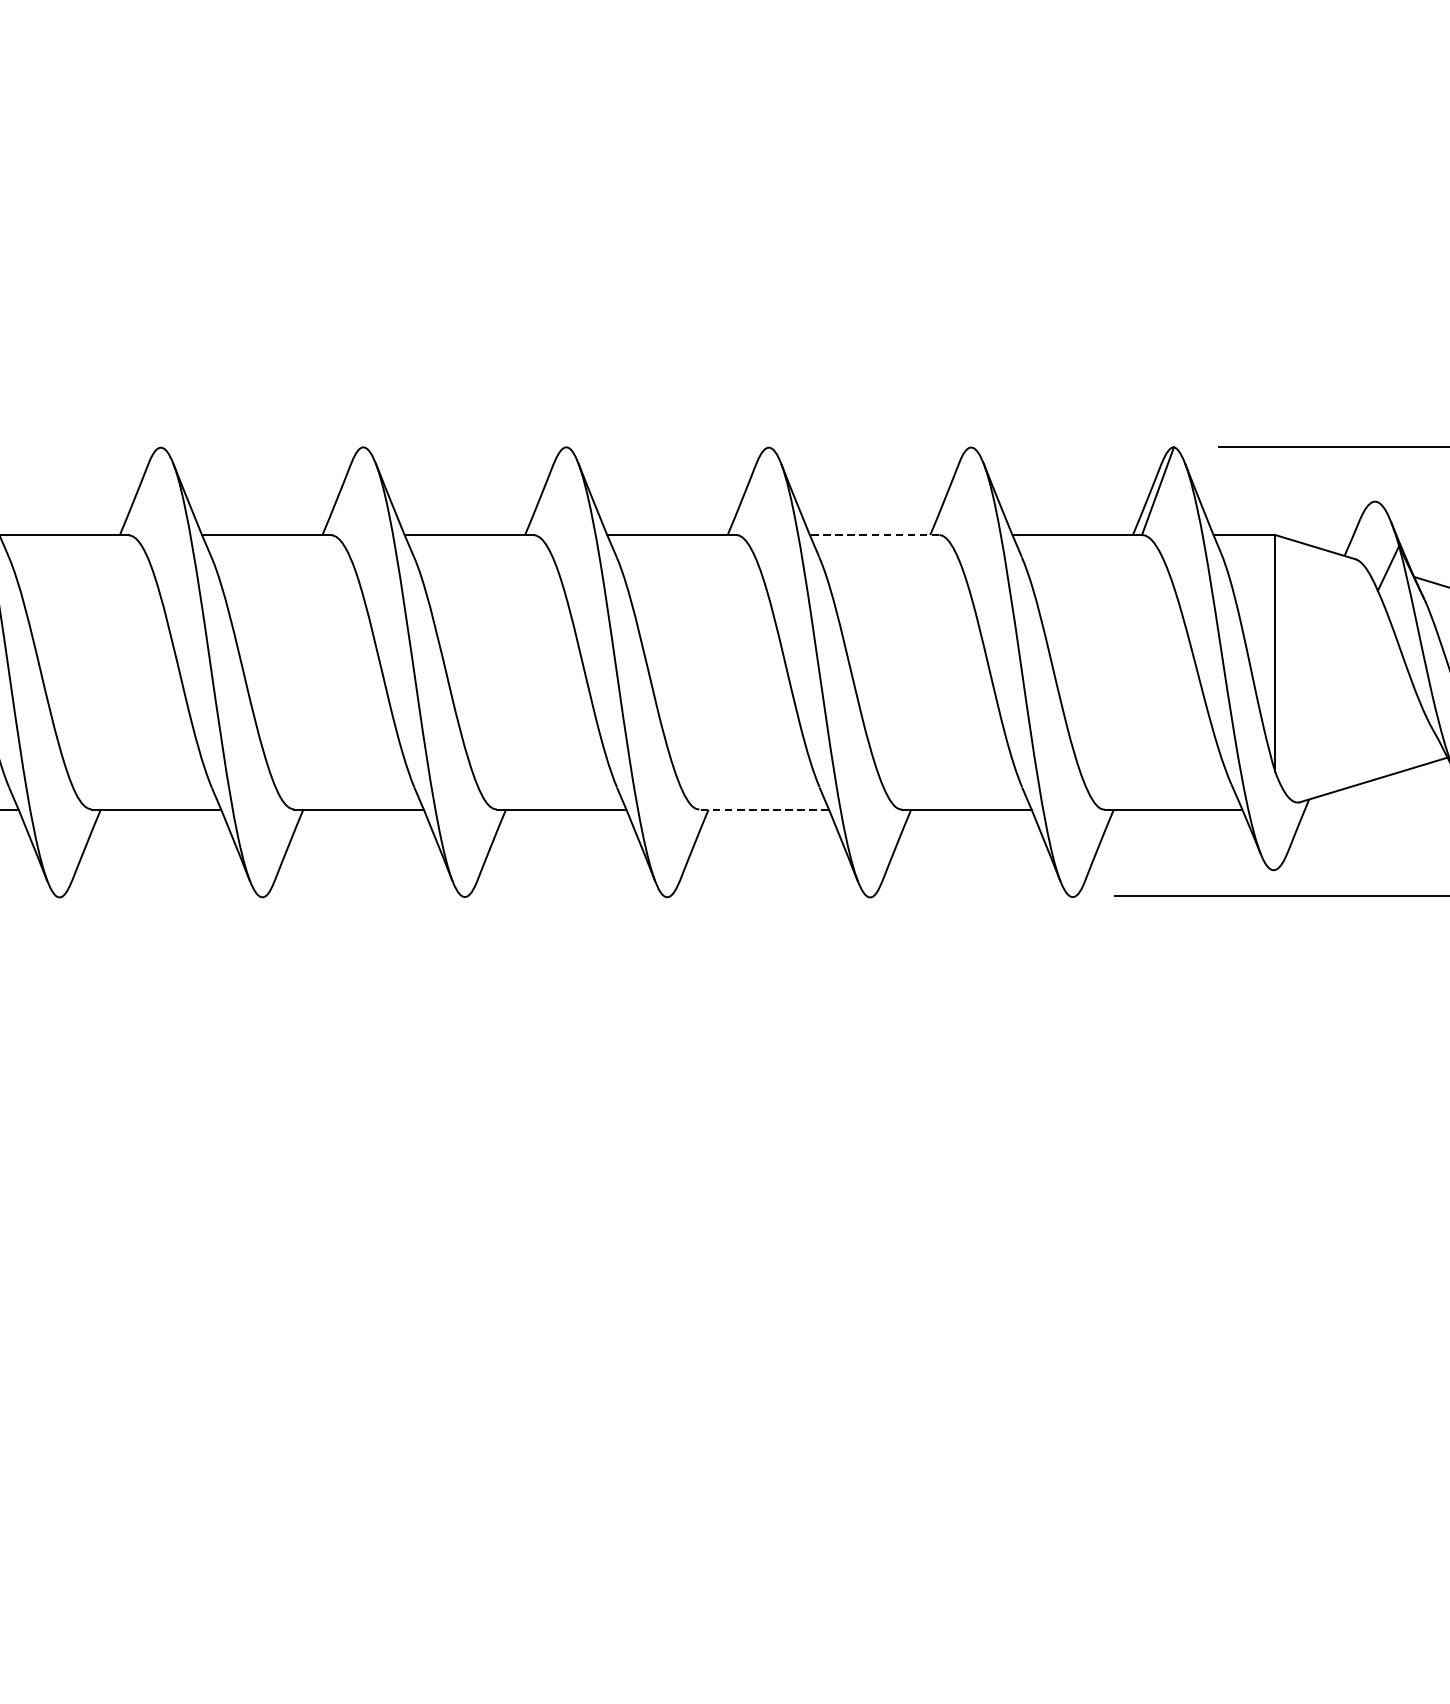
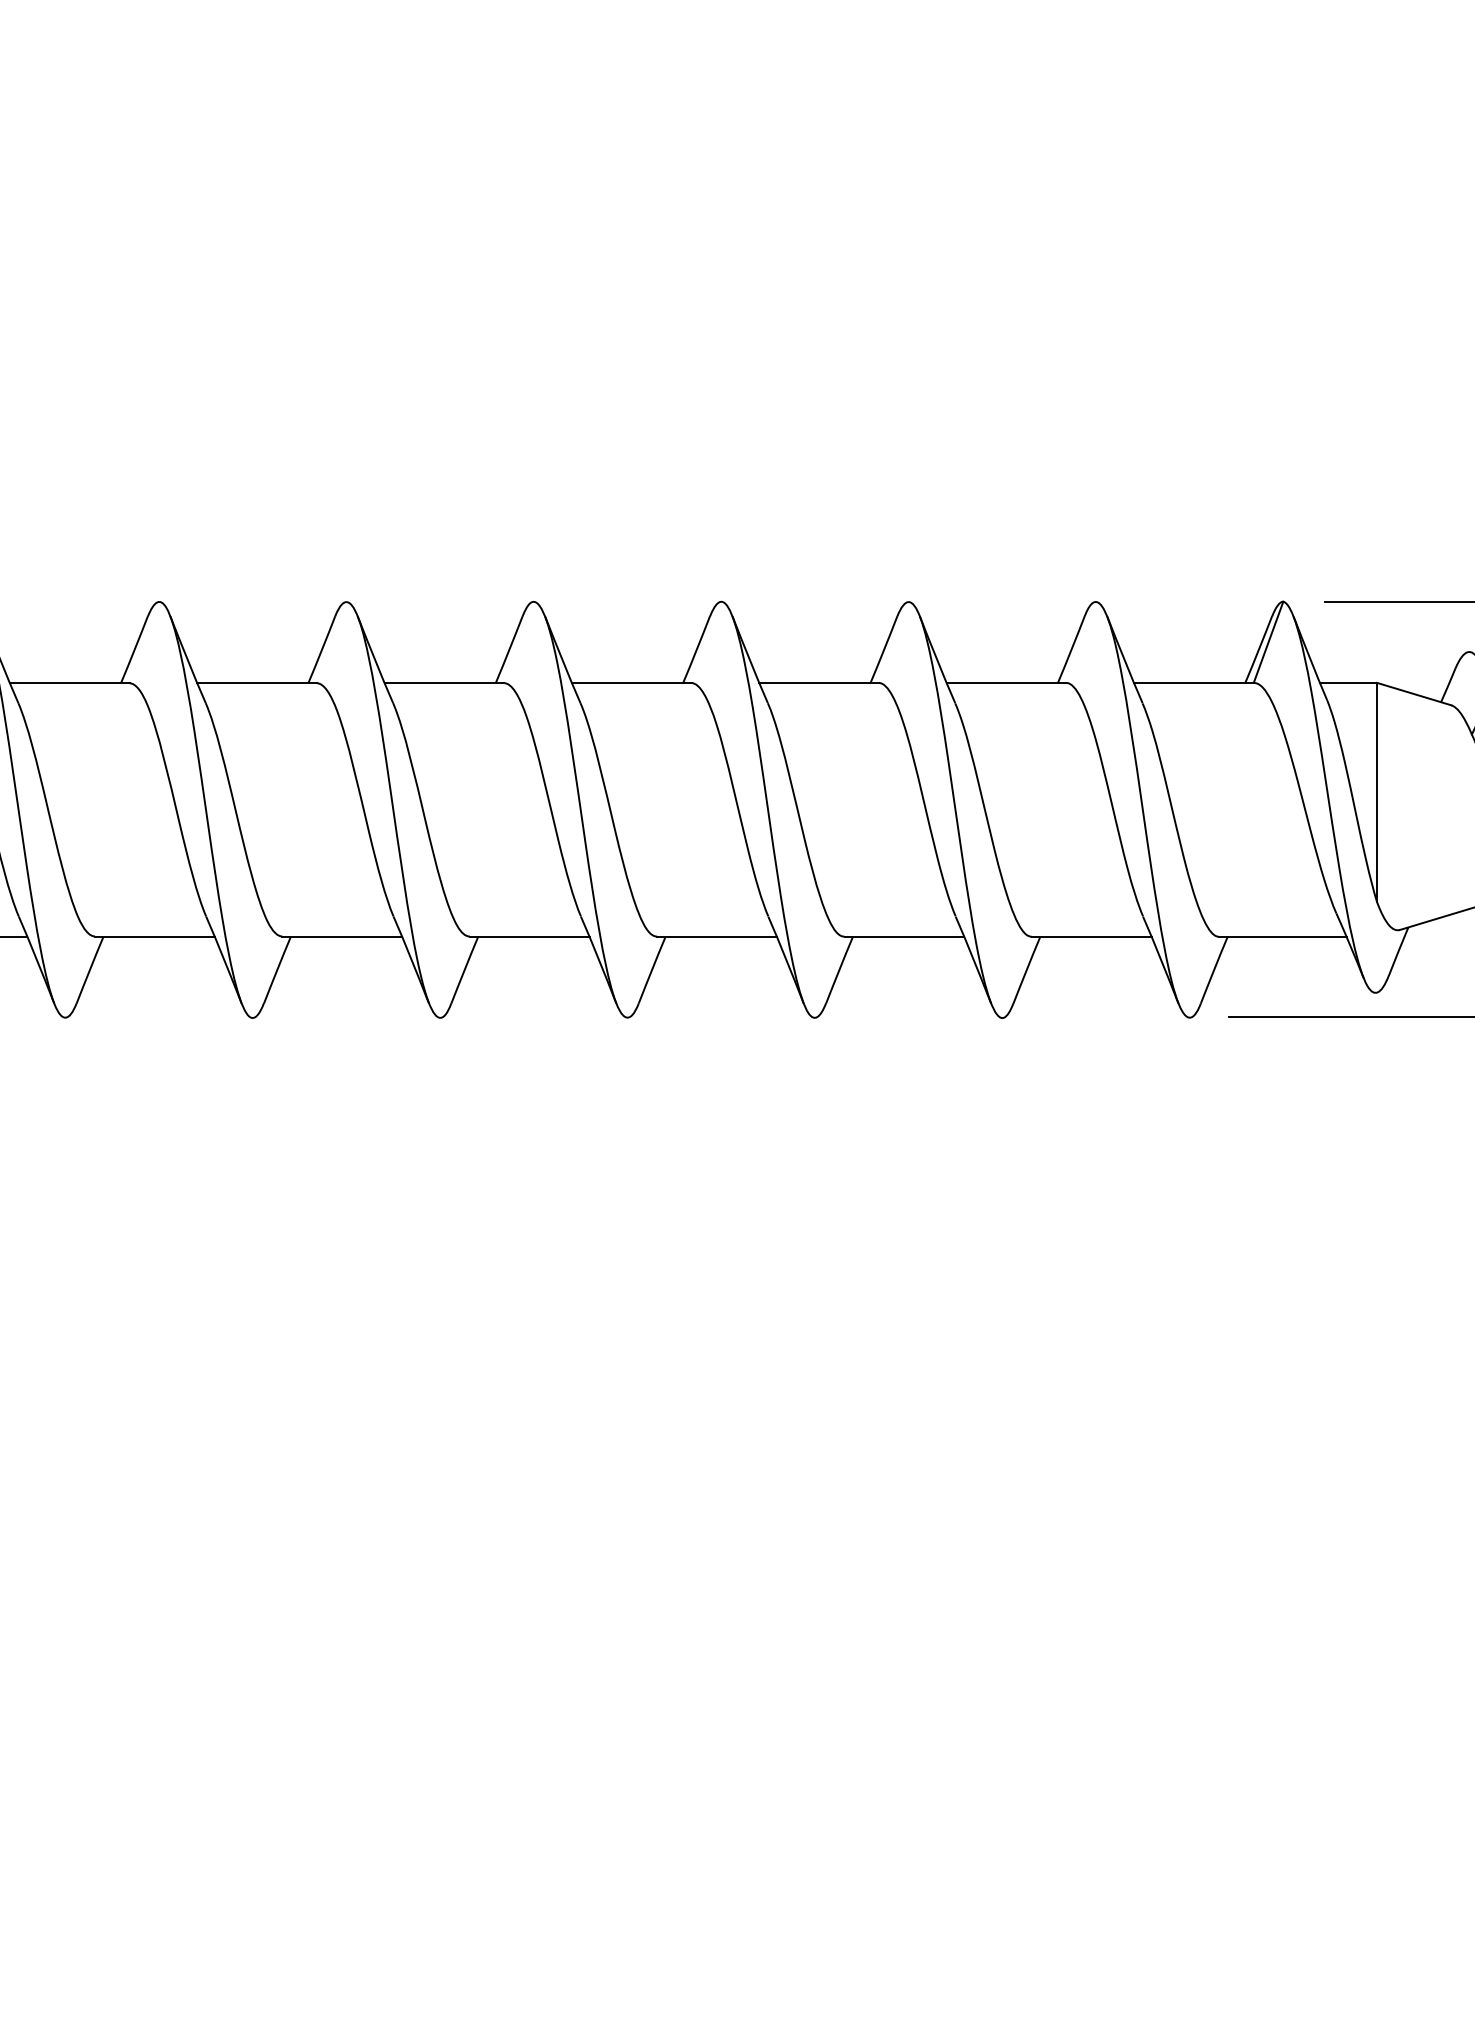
line: (874, 534) -> (1006, 682), dashed -> solid
line: (764, 809) -> (904, 936), dashed -> solid

